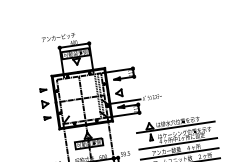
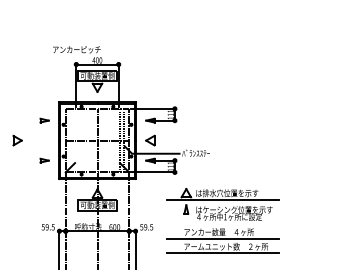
part: (45, 104) -> (17, 140), moved
line: (177, 144) -> (222, 224), removed

